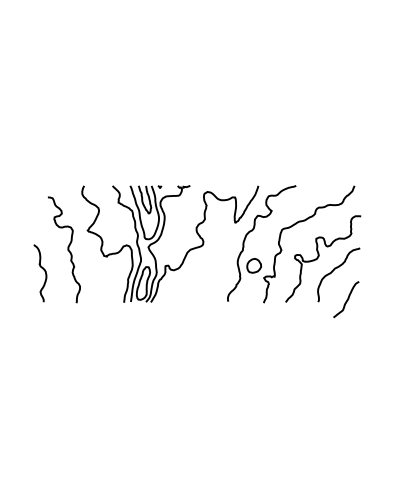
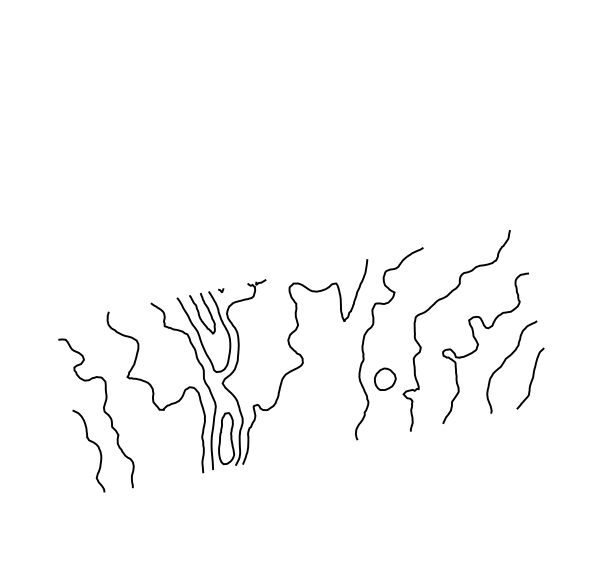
curve: (43, 270) -> (94, 445), moved
curve: (346, 299) -> (530, 378), moved

